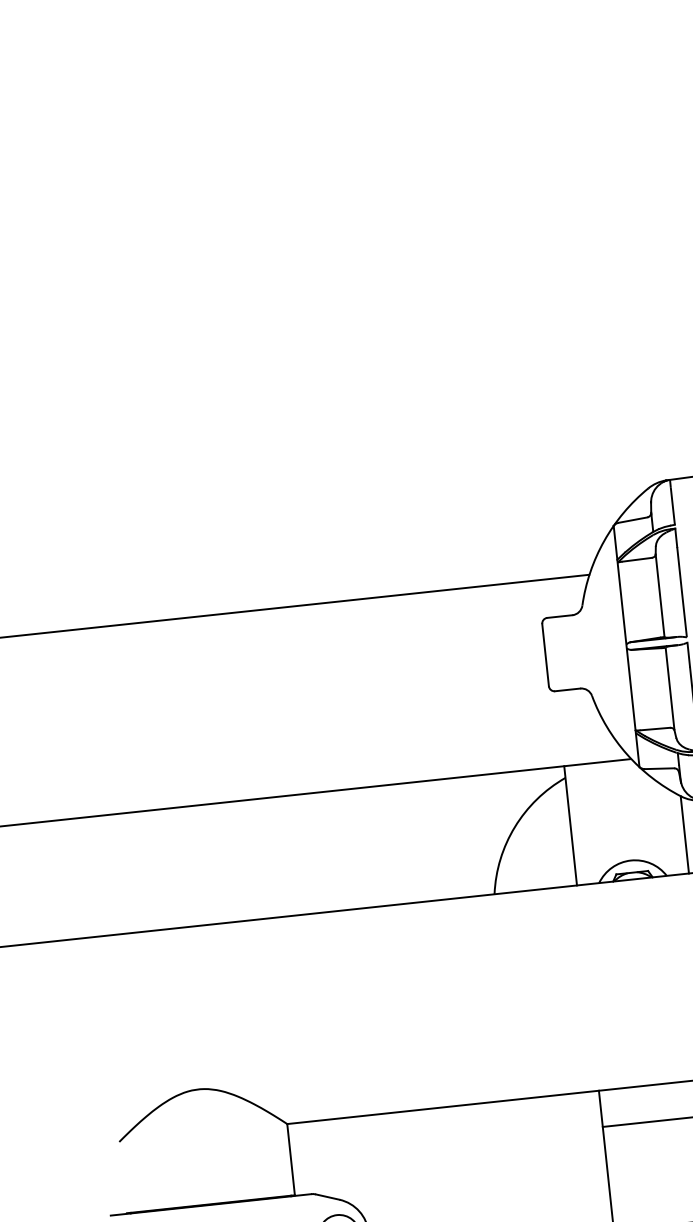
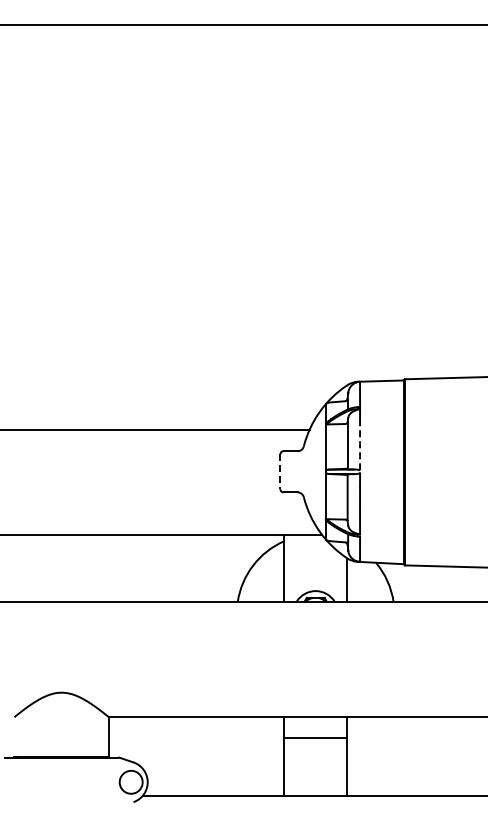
line: (682, 591) -> (360, 444), solid -> dashed
line: (545, 656) -> (280, 472), solid -> dashed

